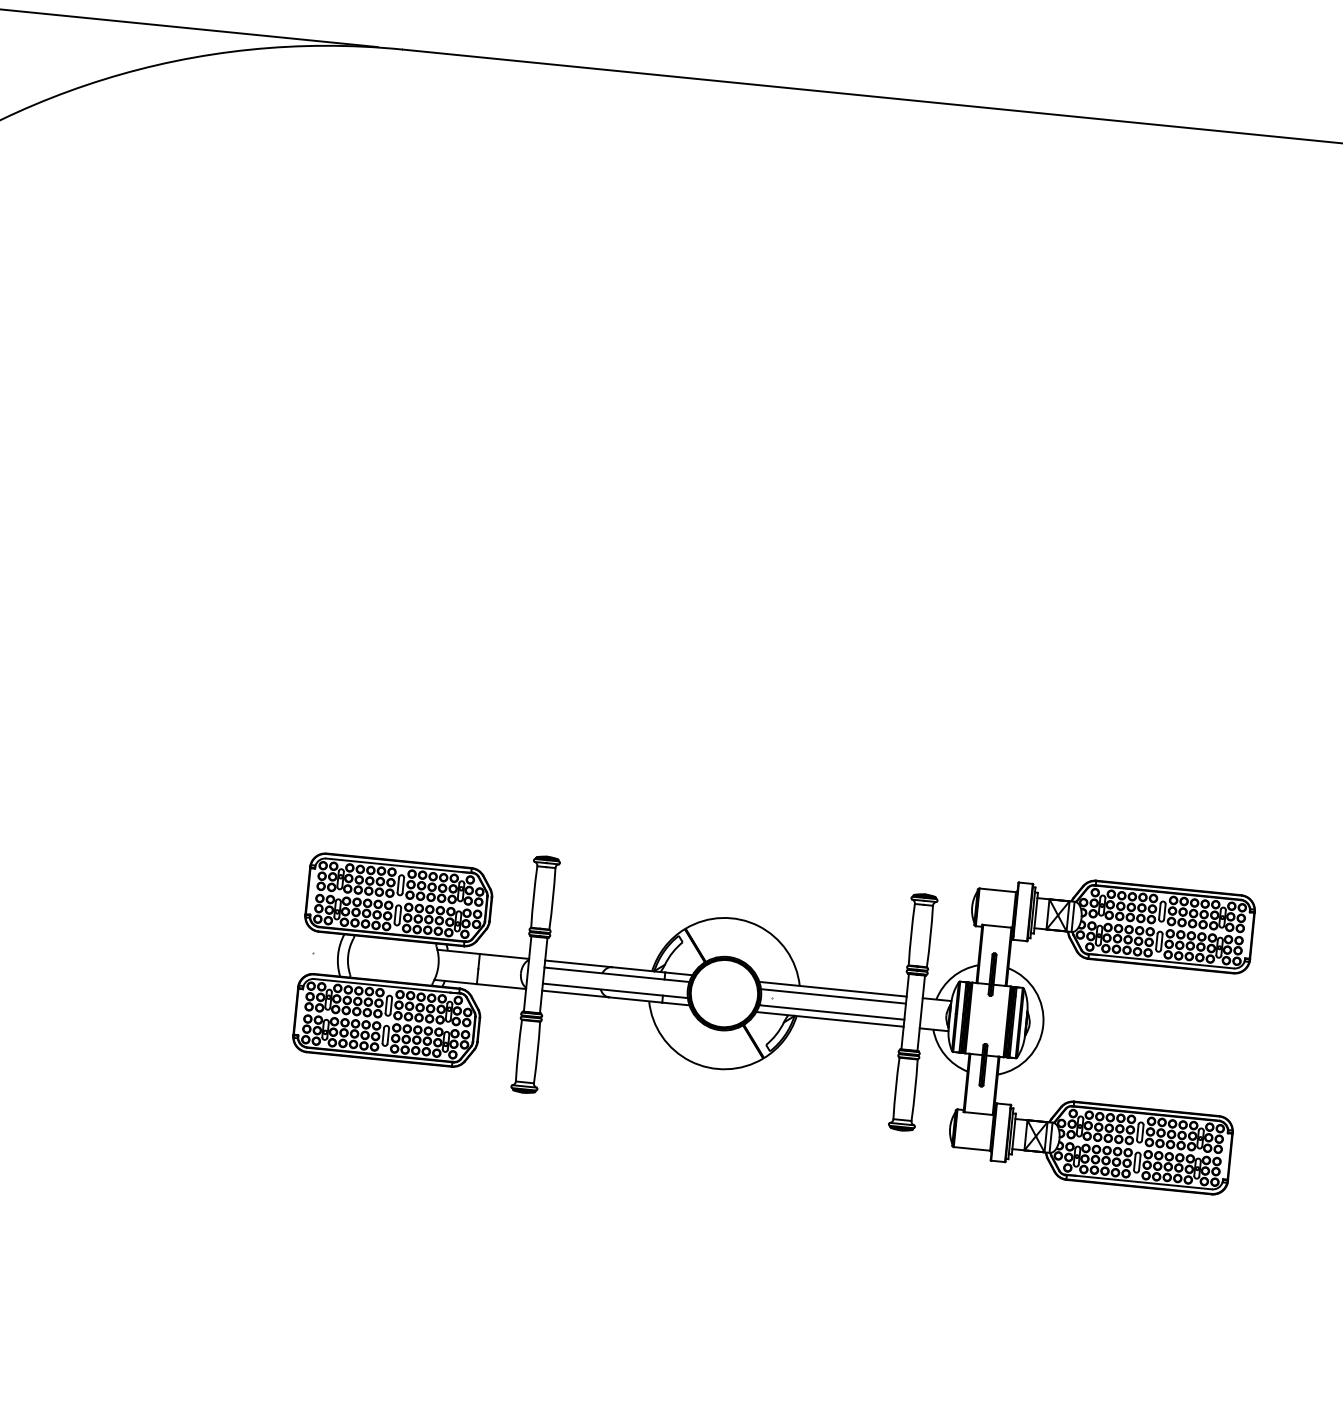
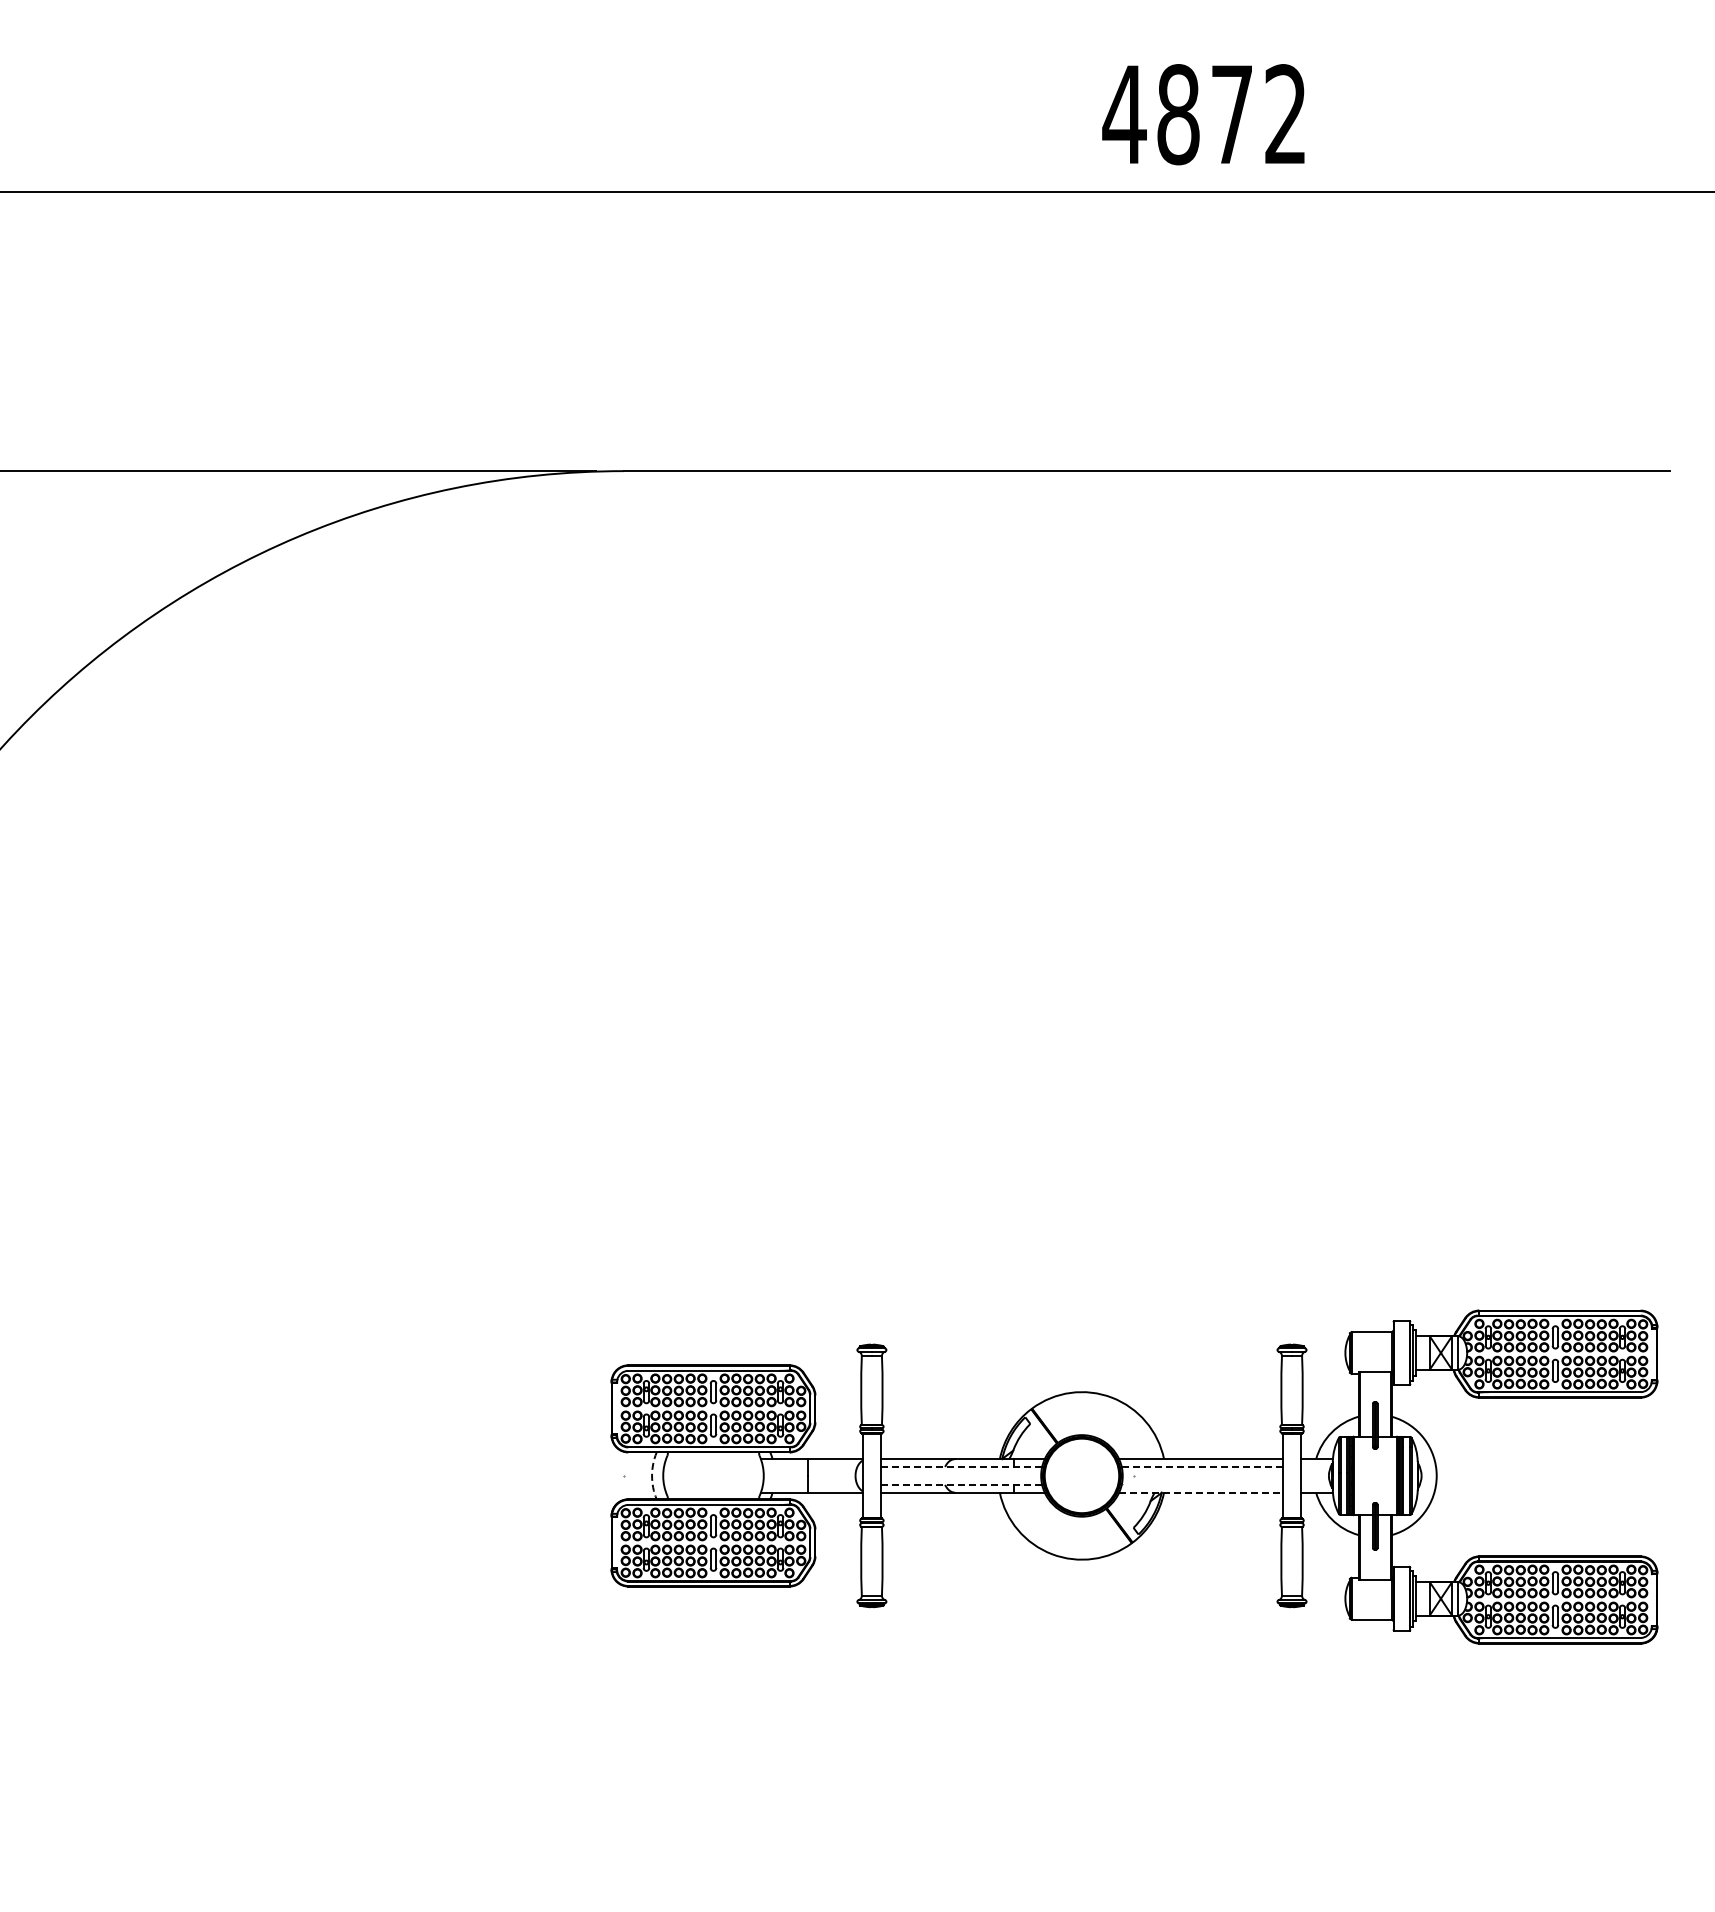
arc: (338, 954) -> (652, 1475), solid -> dashed
line: (617, 974) -> (961, 1466), solid -> dashed
line: (615, 990) -> (961, 1484), solid -> dashed
line: (833, 995) -> (1202, 1466), solid -> dashed
line: (831, 1012) -> (1202, 1484), removed
line: (830, 1019) -> (1201, 1492), solid -> dashed

